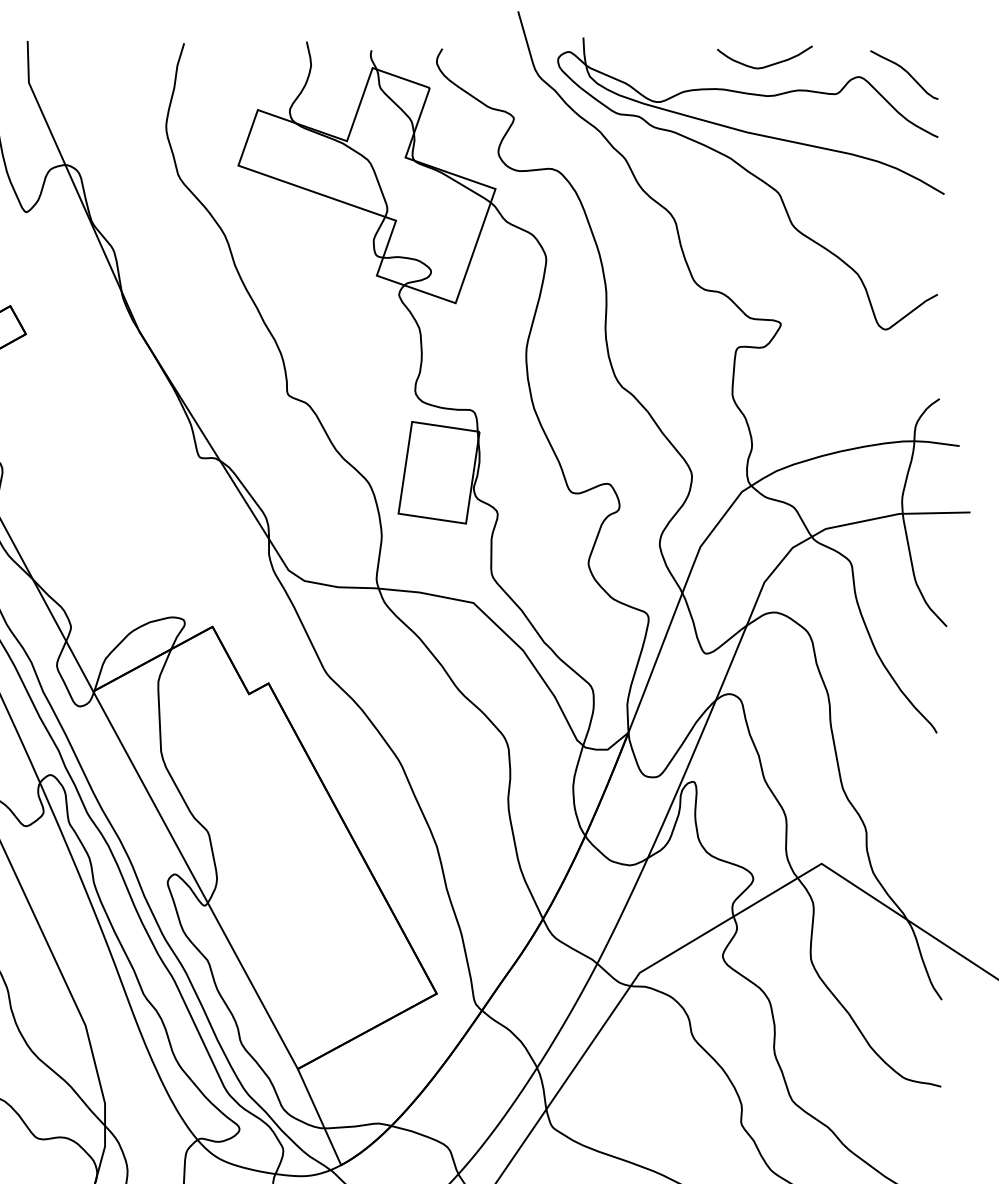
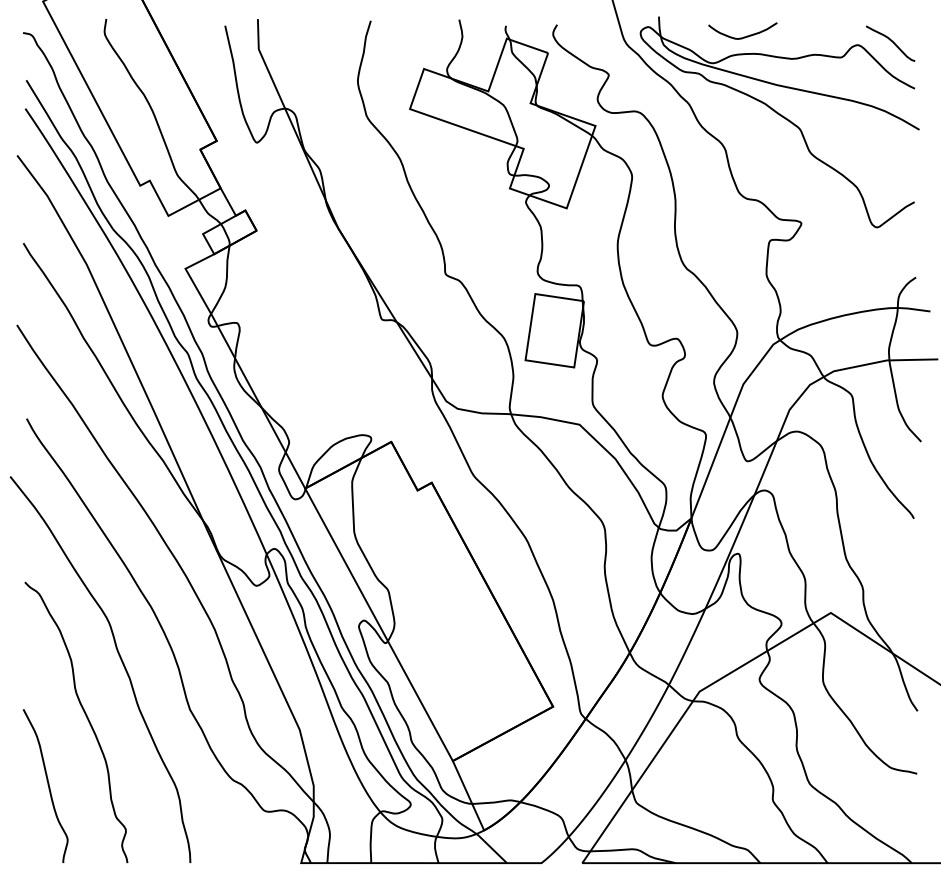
curve: (765, 65) -> (743, 36), moved

